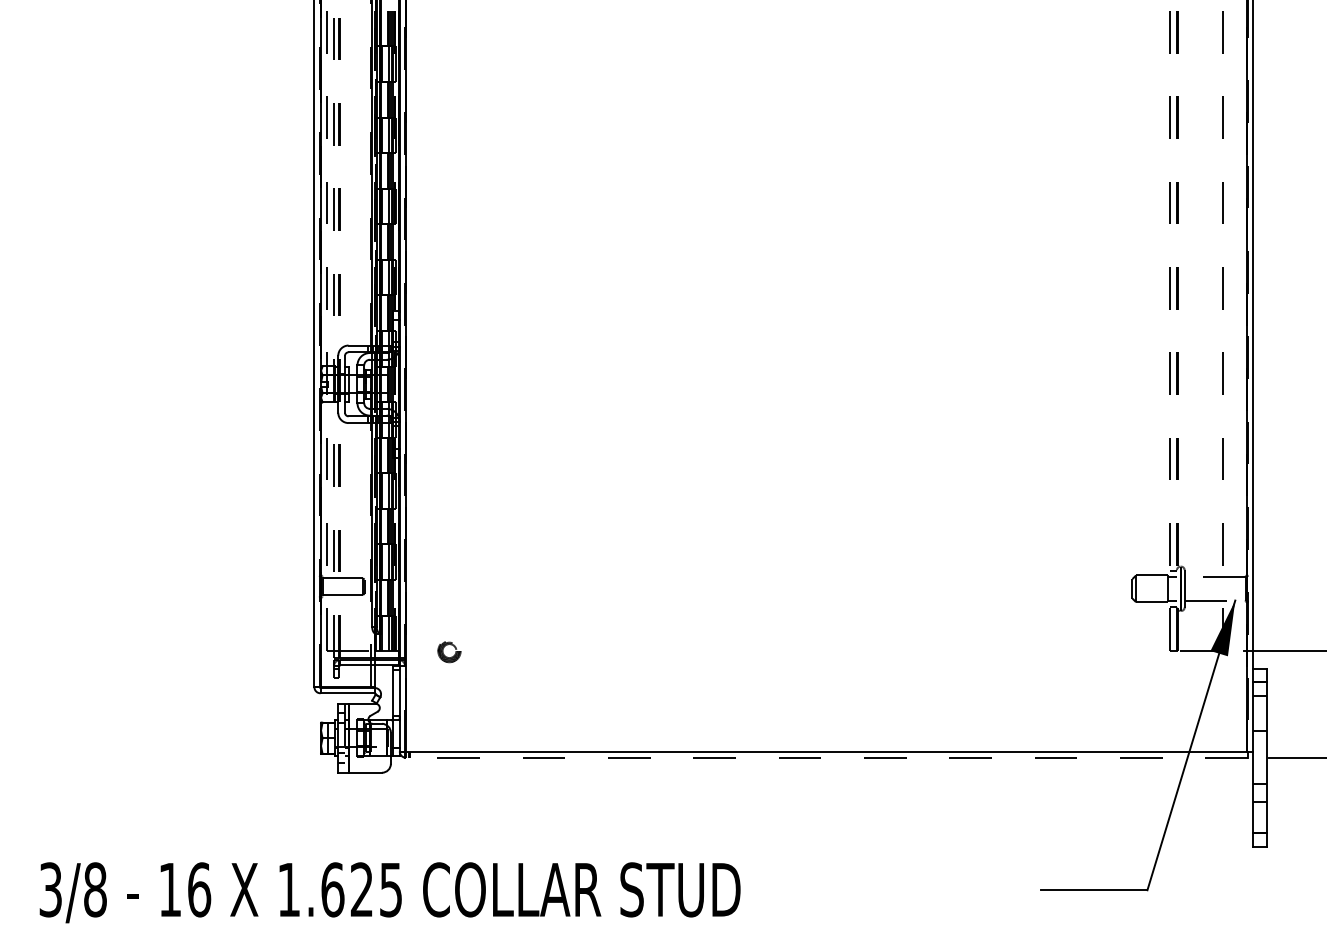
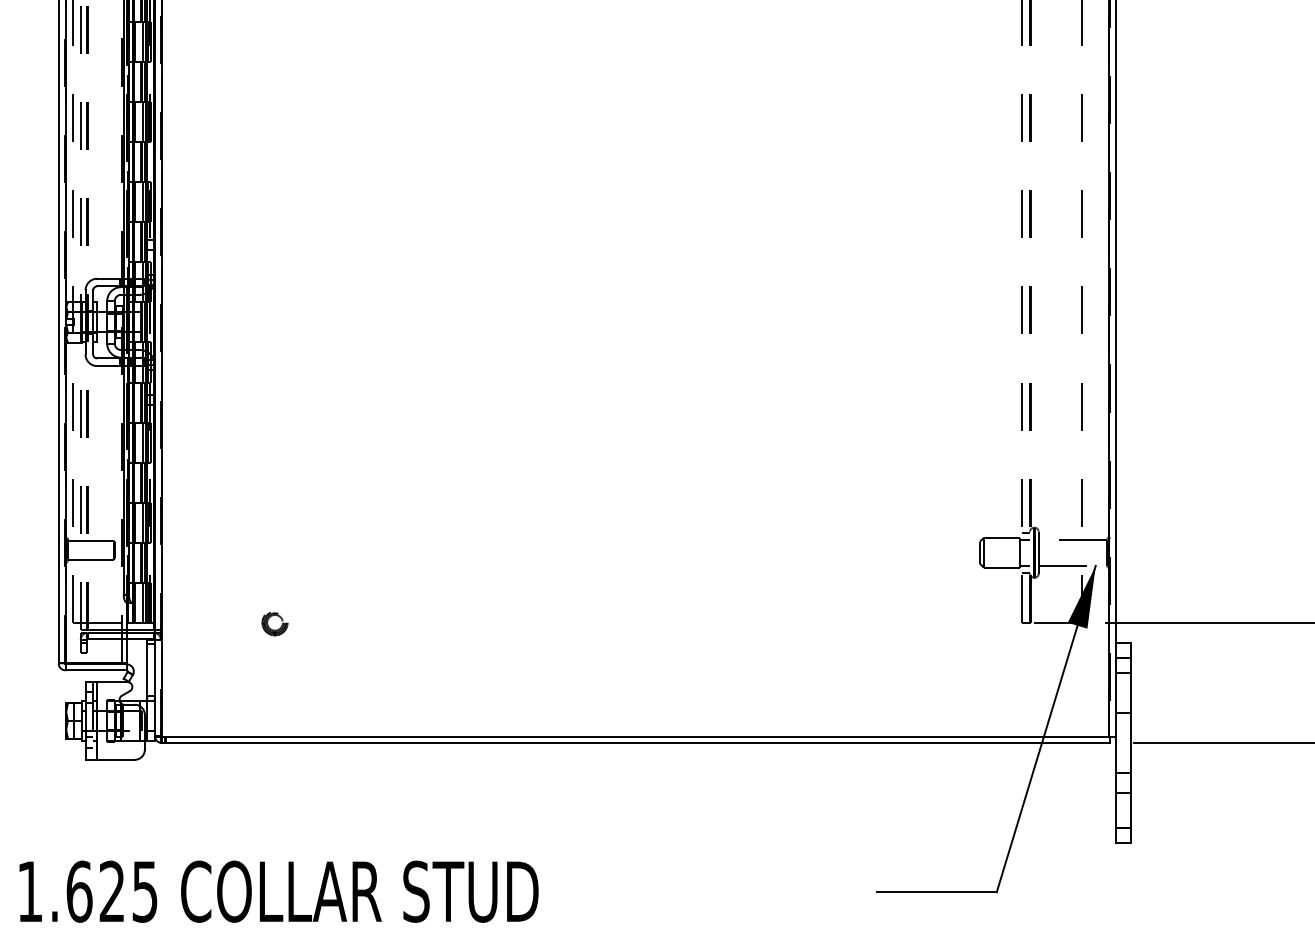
part: (449, 652) -> (275, 624), moved
line: (826, 757) -> (635, 742), dashed -> solid

